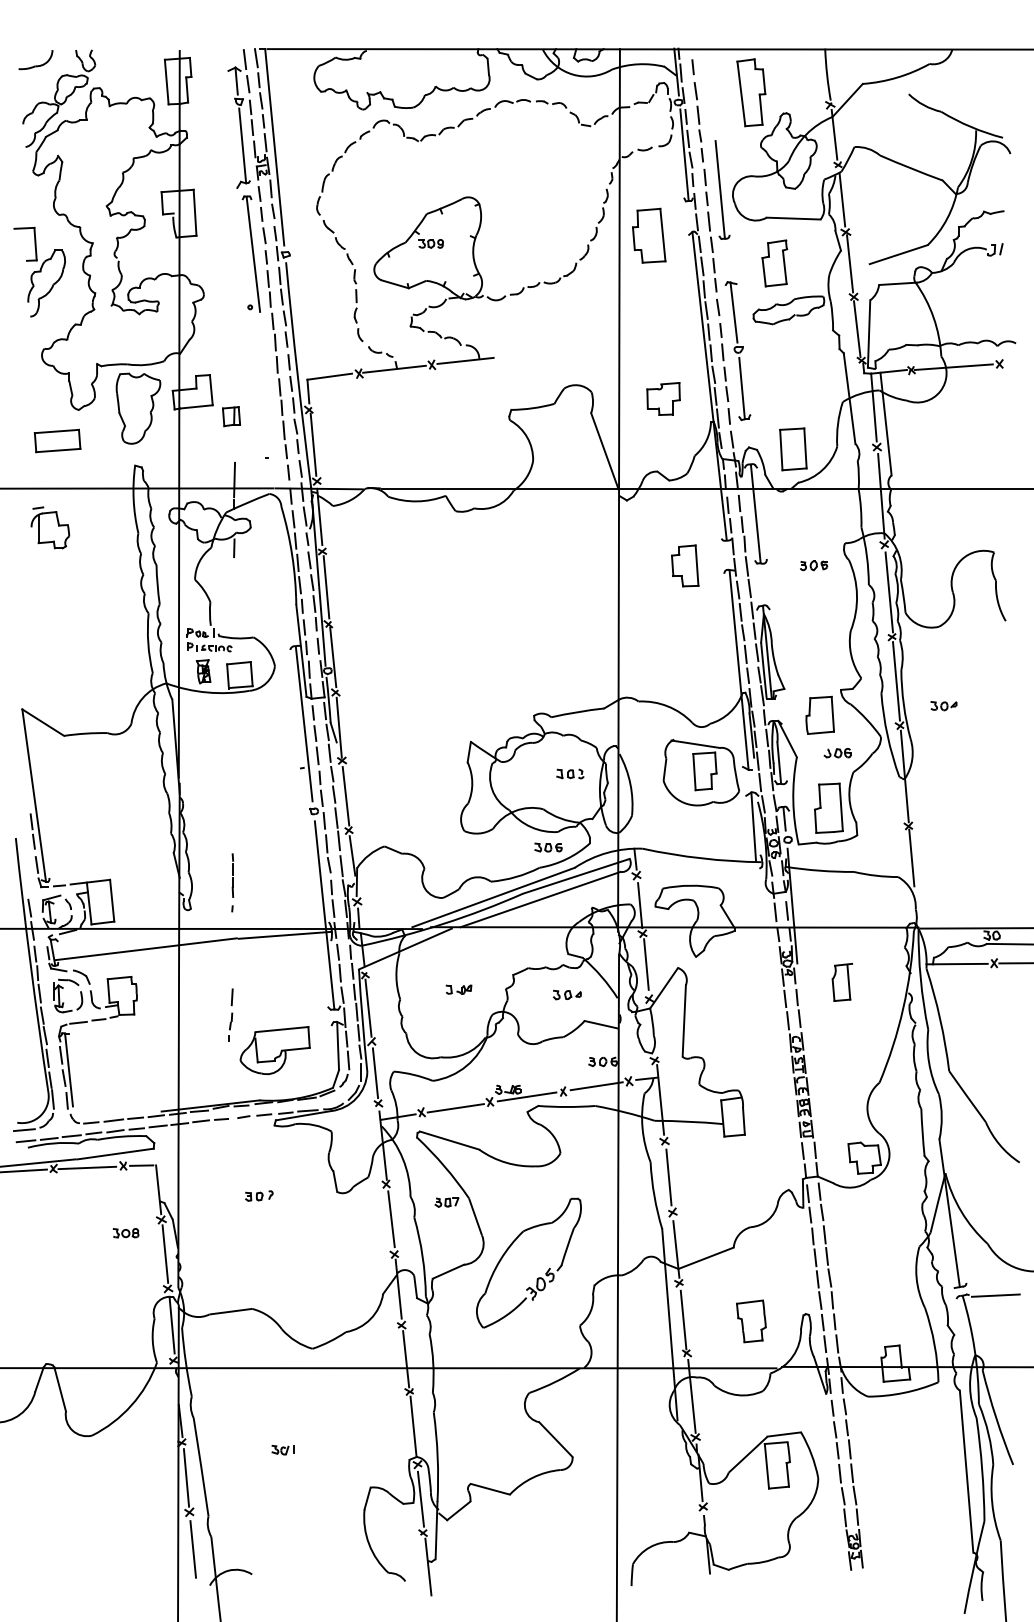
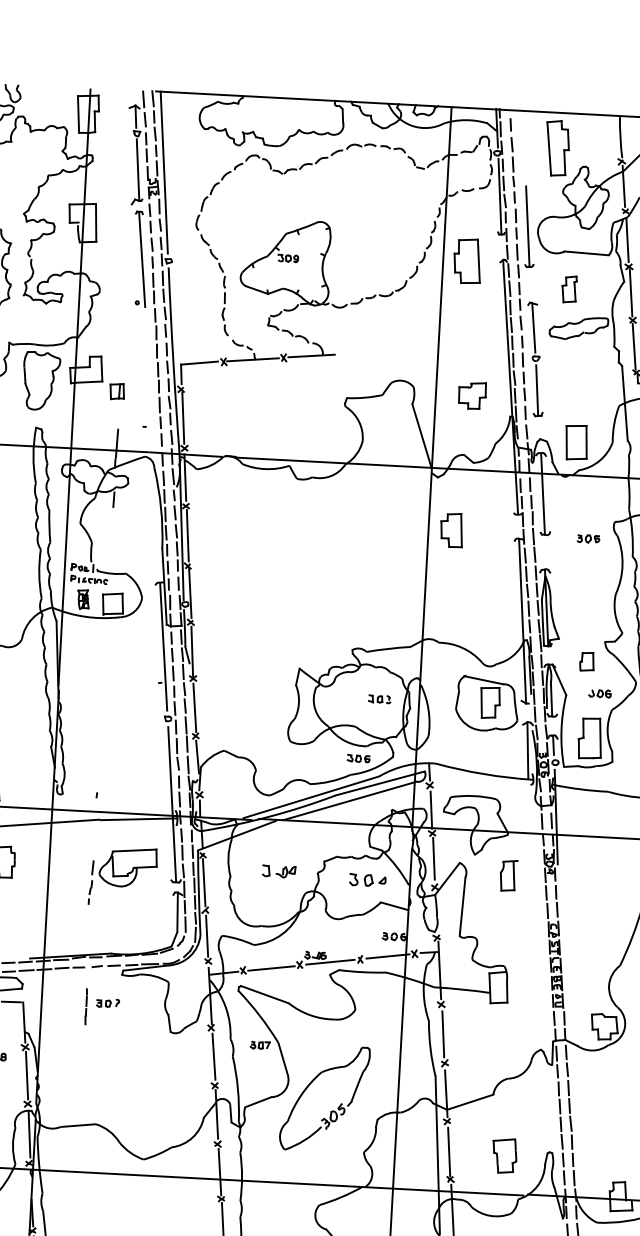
part: (774, 263) -> (569, 289), size x0.7
part: (685, 565) -> (452, 529), moved
part: (819, 714) -> (586, 661), size x0.6
part: (232, 875) -> (85, 1006), moved
part: (842, 981) -> (508, 875), moved
part: (458, 989) -> (278, 871), size x1.6
part: (567, 994) -> (367, 879), size x1.6
part: (274, 1050) -> (127, 867), moved
part: (259, 1195) -> (108, 1002), moved

